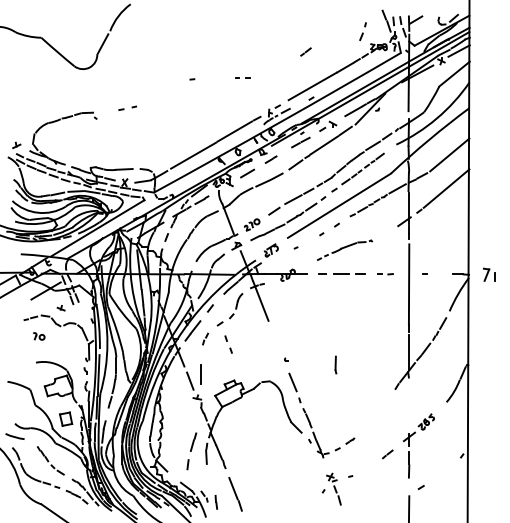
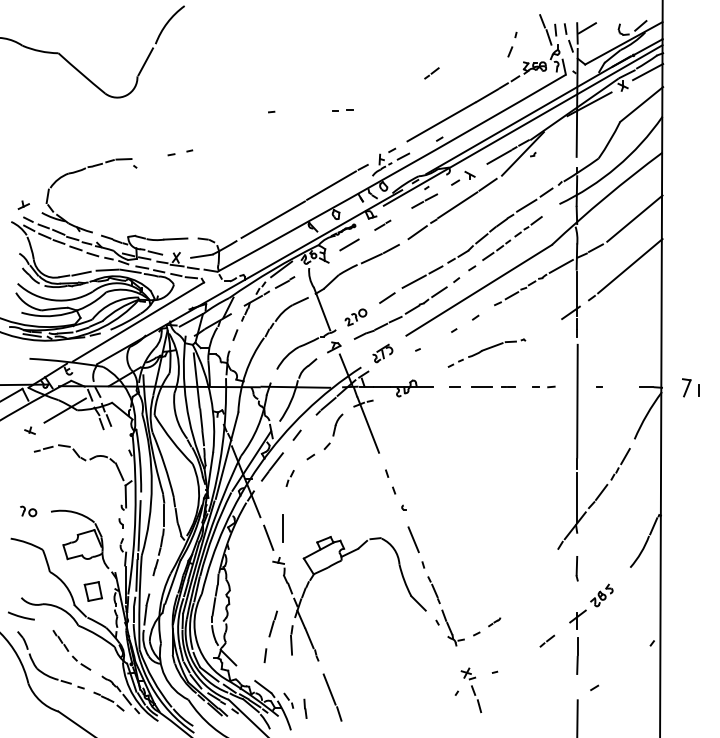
part: (60, 308) -> (29, 431), moved
part: (39, 336) -> (29, 511), moved
part: (228, 344) -> (390, 481), moved
line: (335, 364) -> (576, 567), moved

